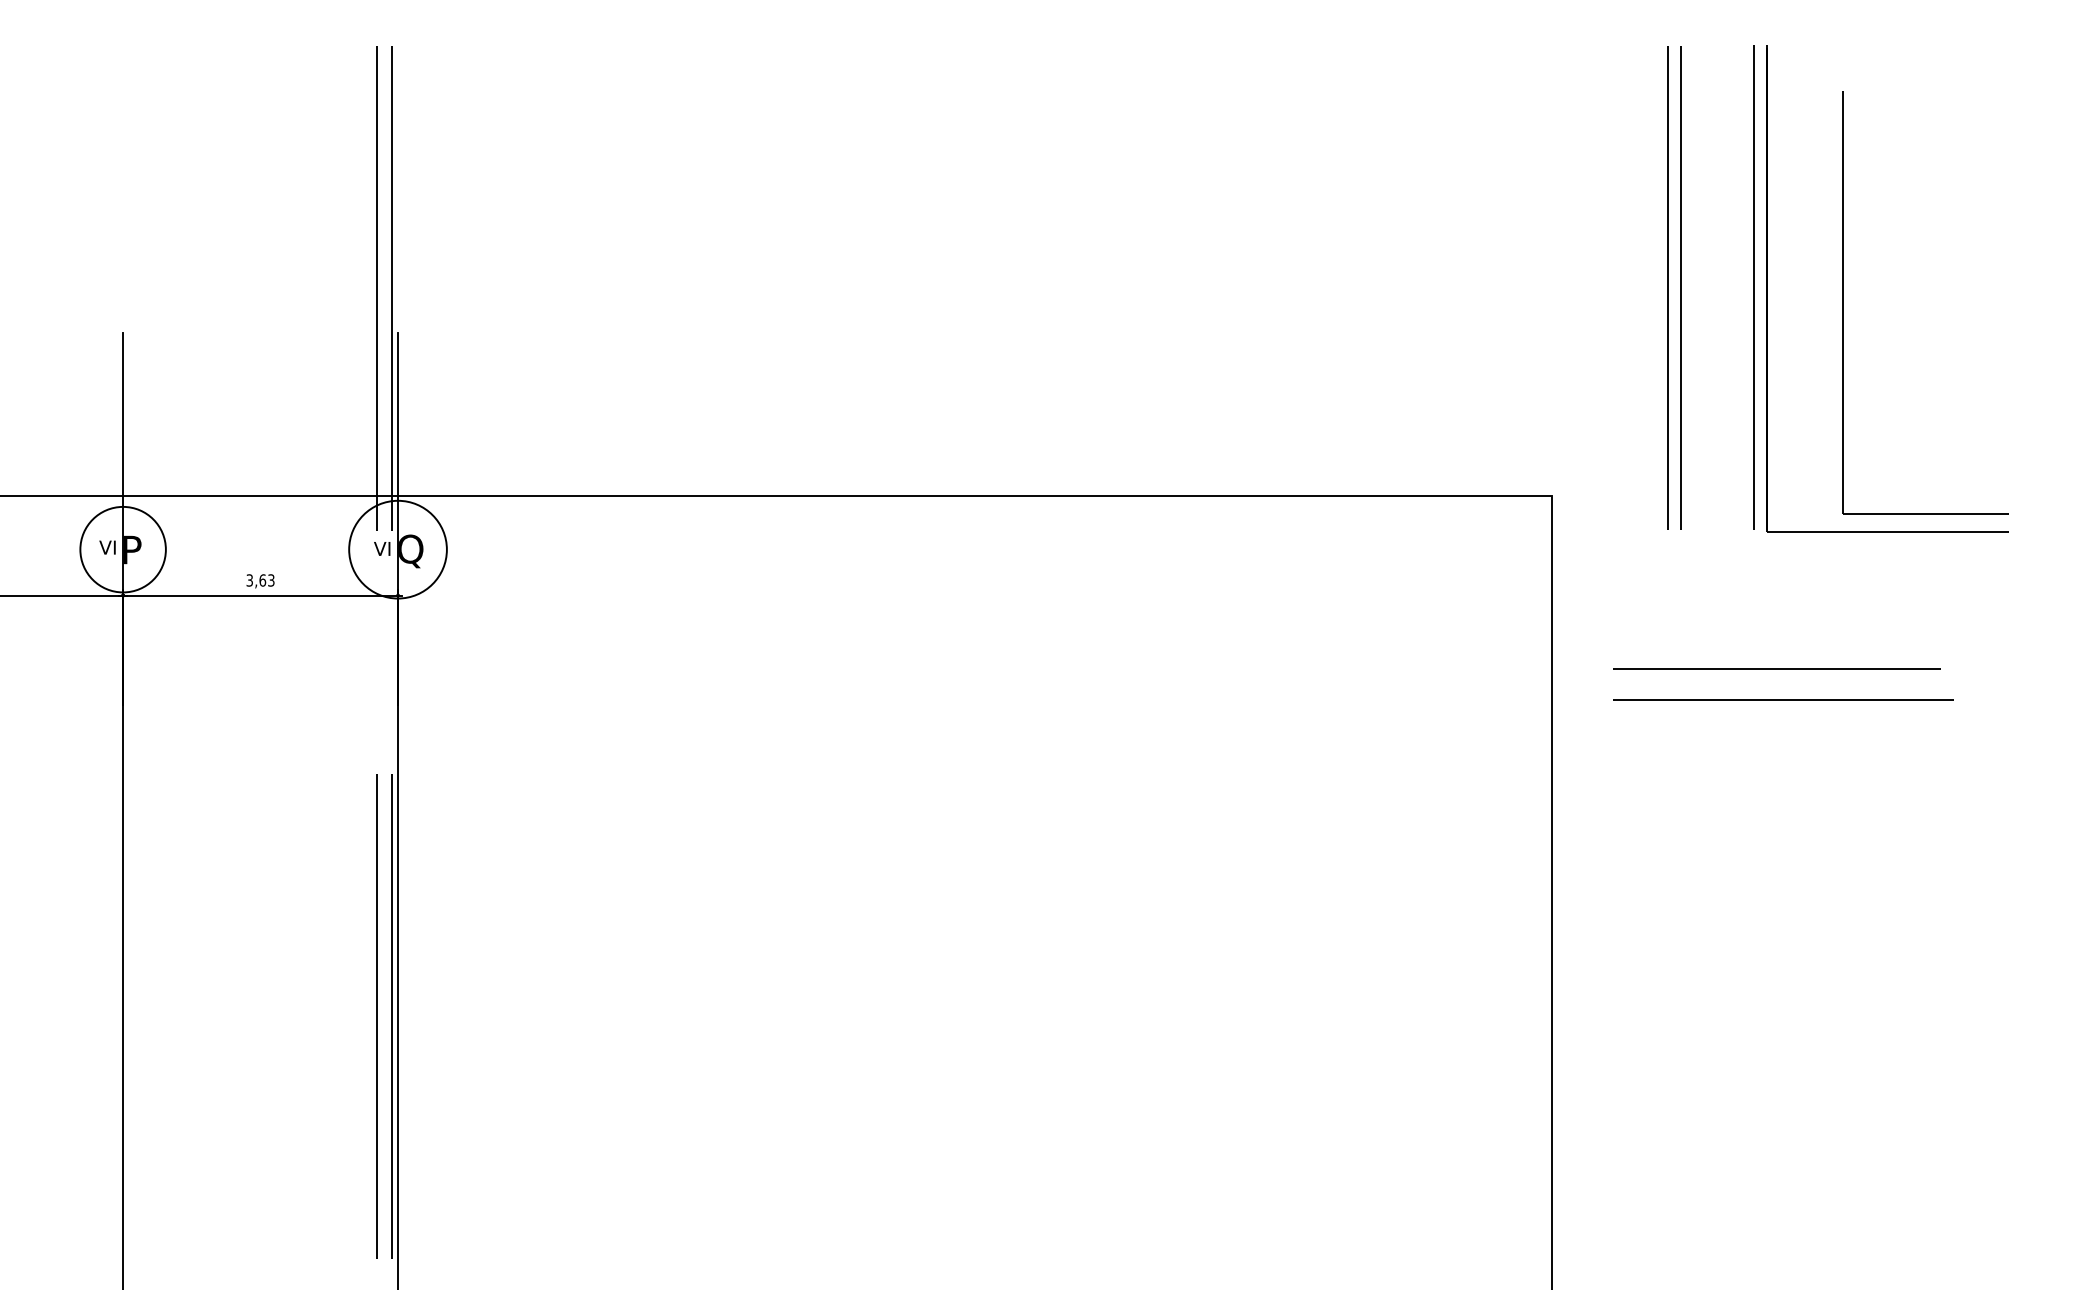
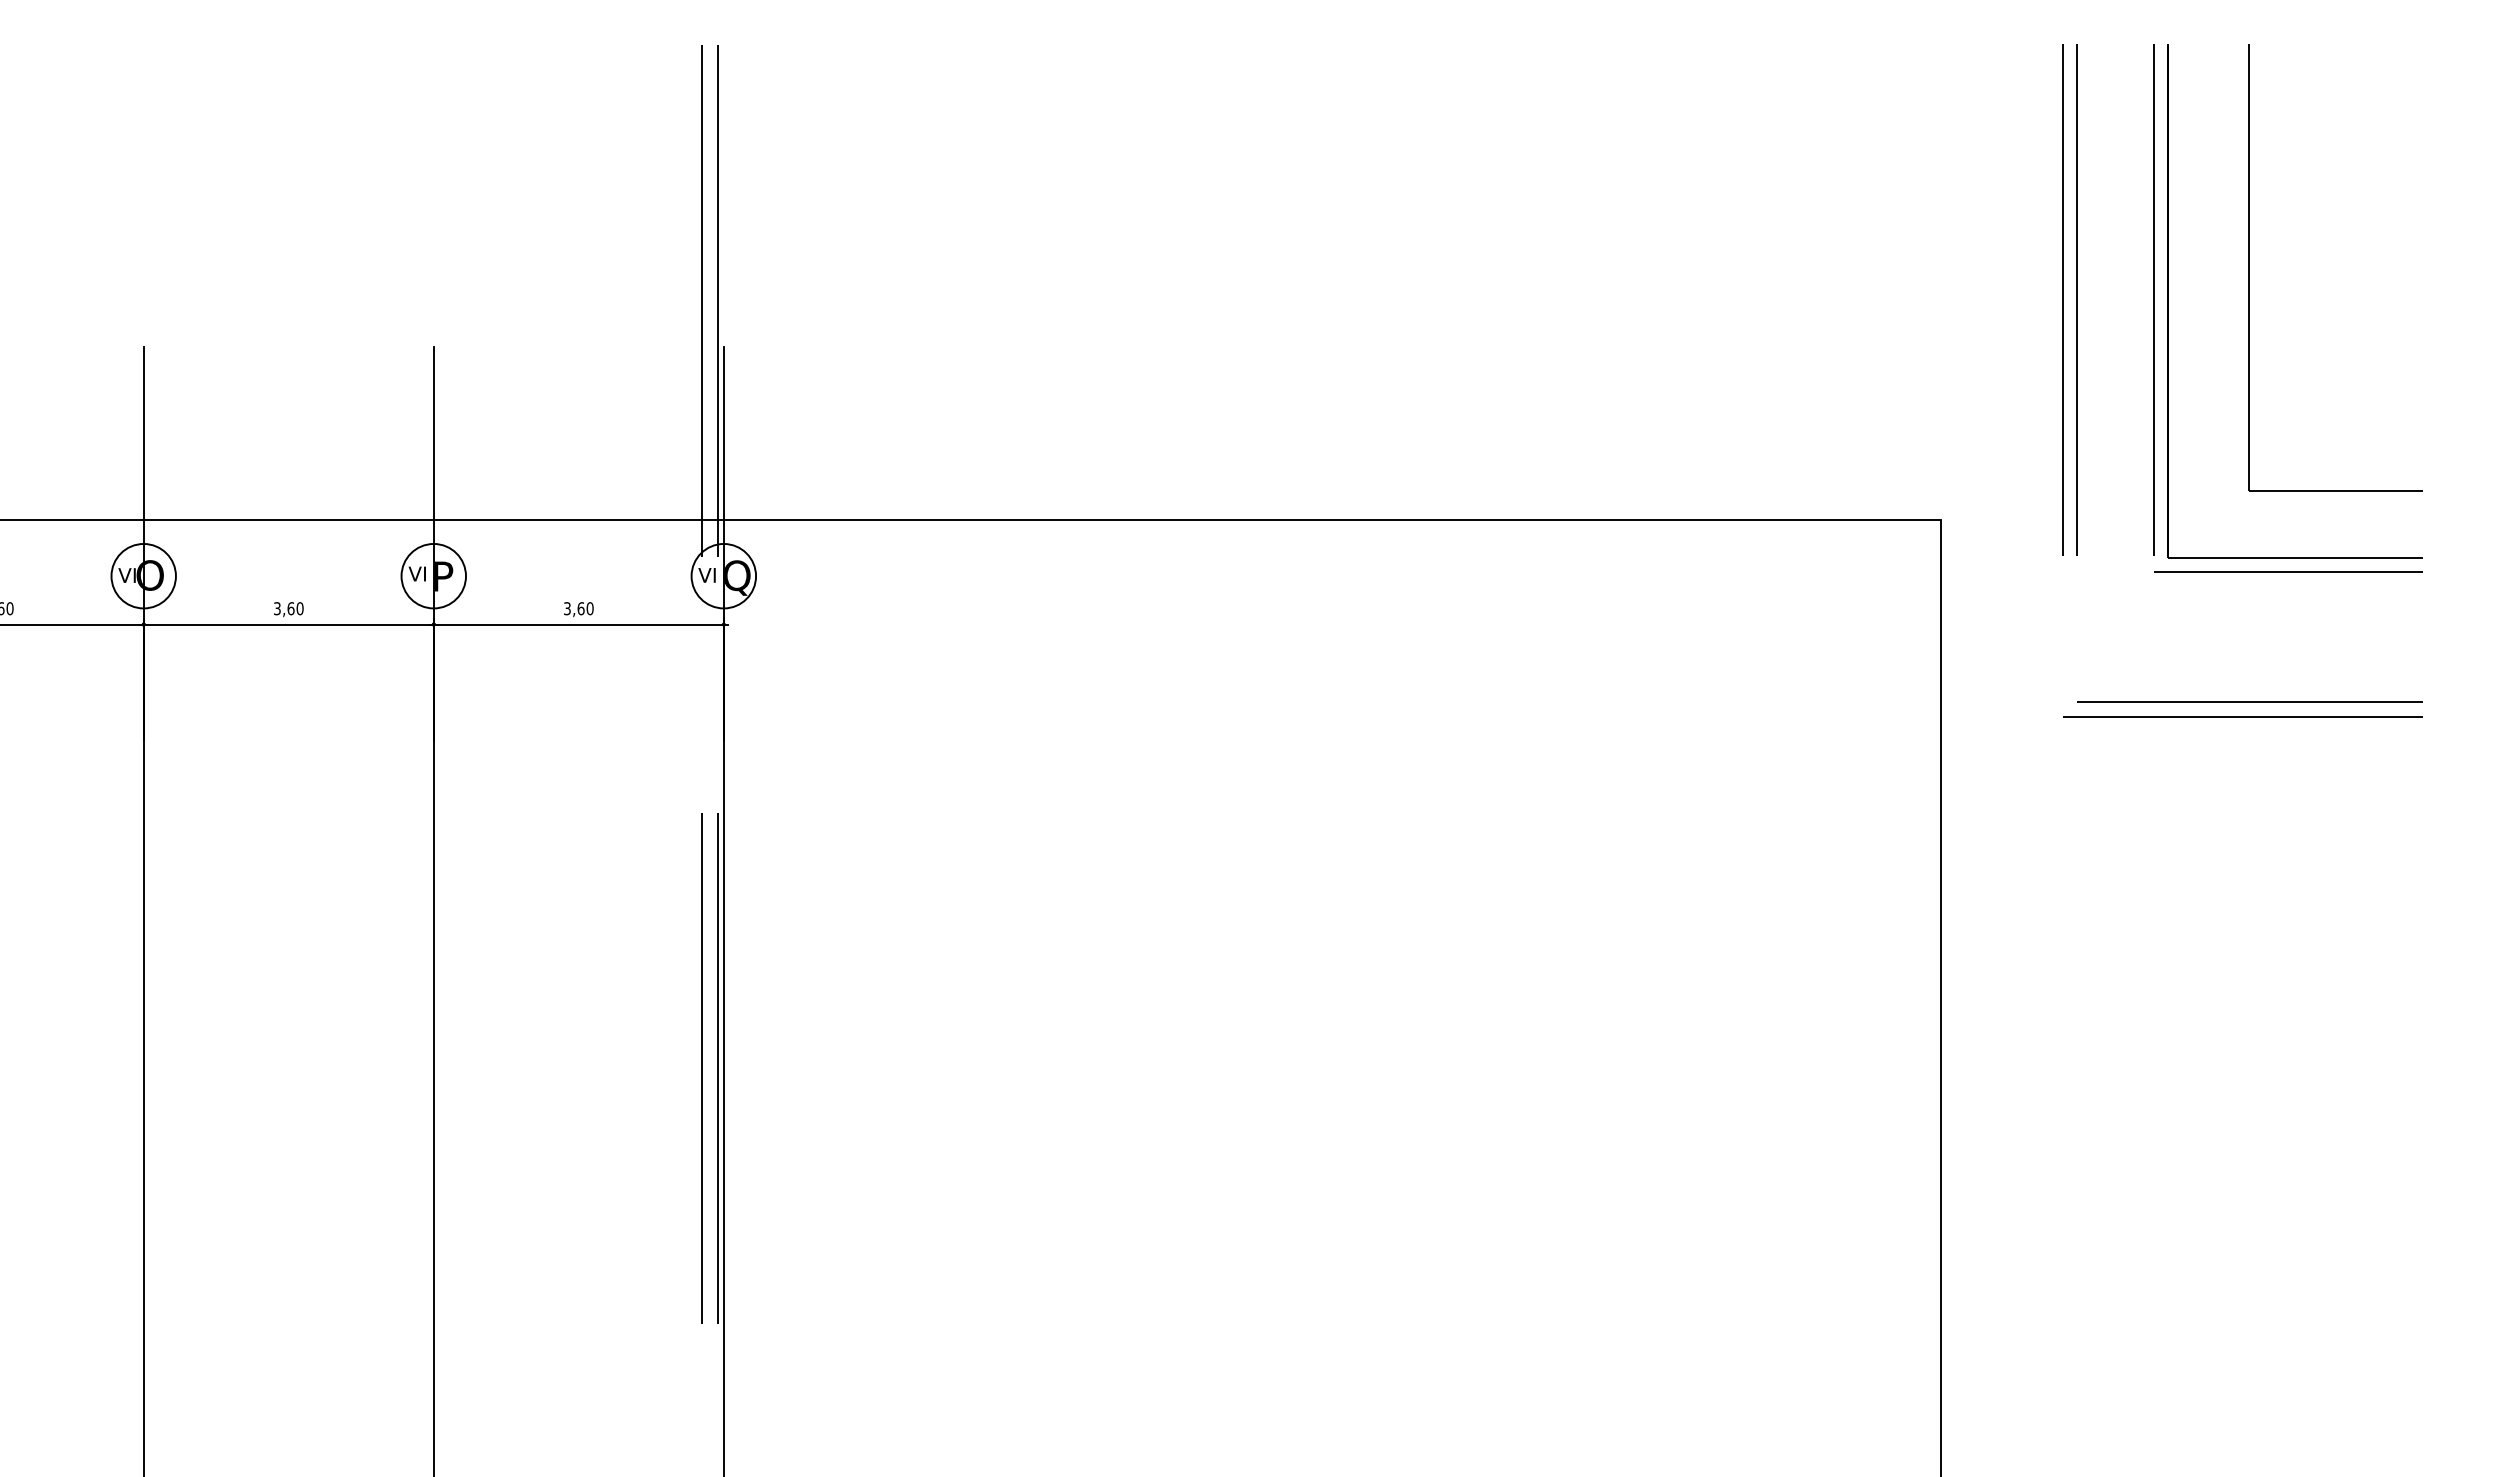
part: (1844, 302) -> (2249, 267), moved
line: (1881, 545) -> (2288, 571), added
circle: (122, 549) -> (433, 575), size x0.71
circle: (397, 549) -> (723, 575), size x0.62
text: (270, 580) -> (589, 608), 3,63 -> 3,60
line: (1776, 668) -> (2249, 701), moved
line: (1782, 699) -> (2242, 716), moved

